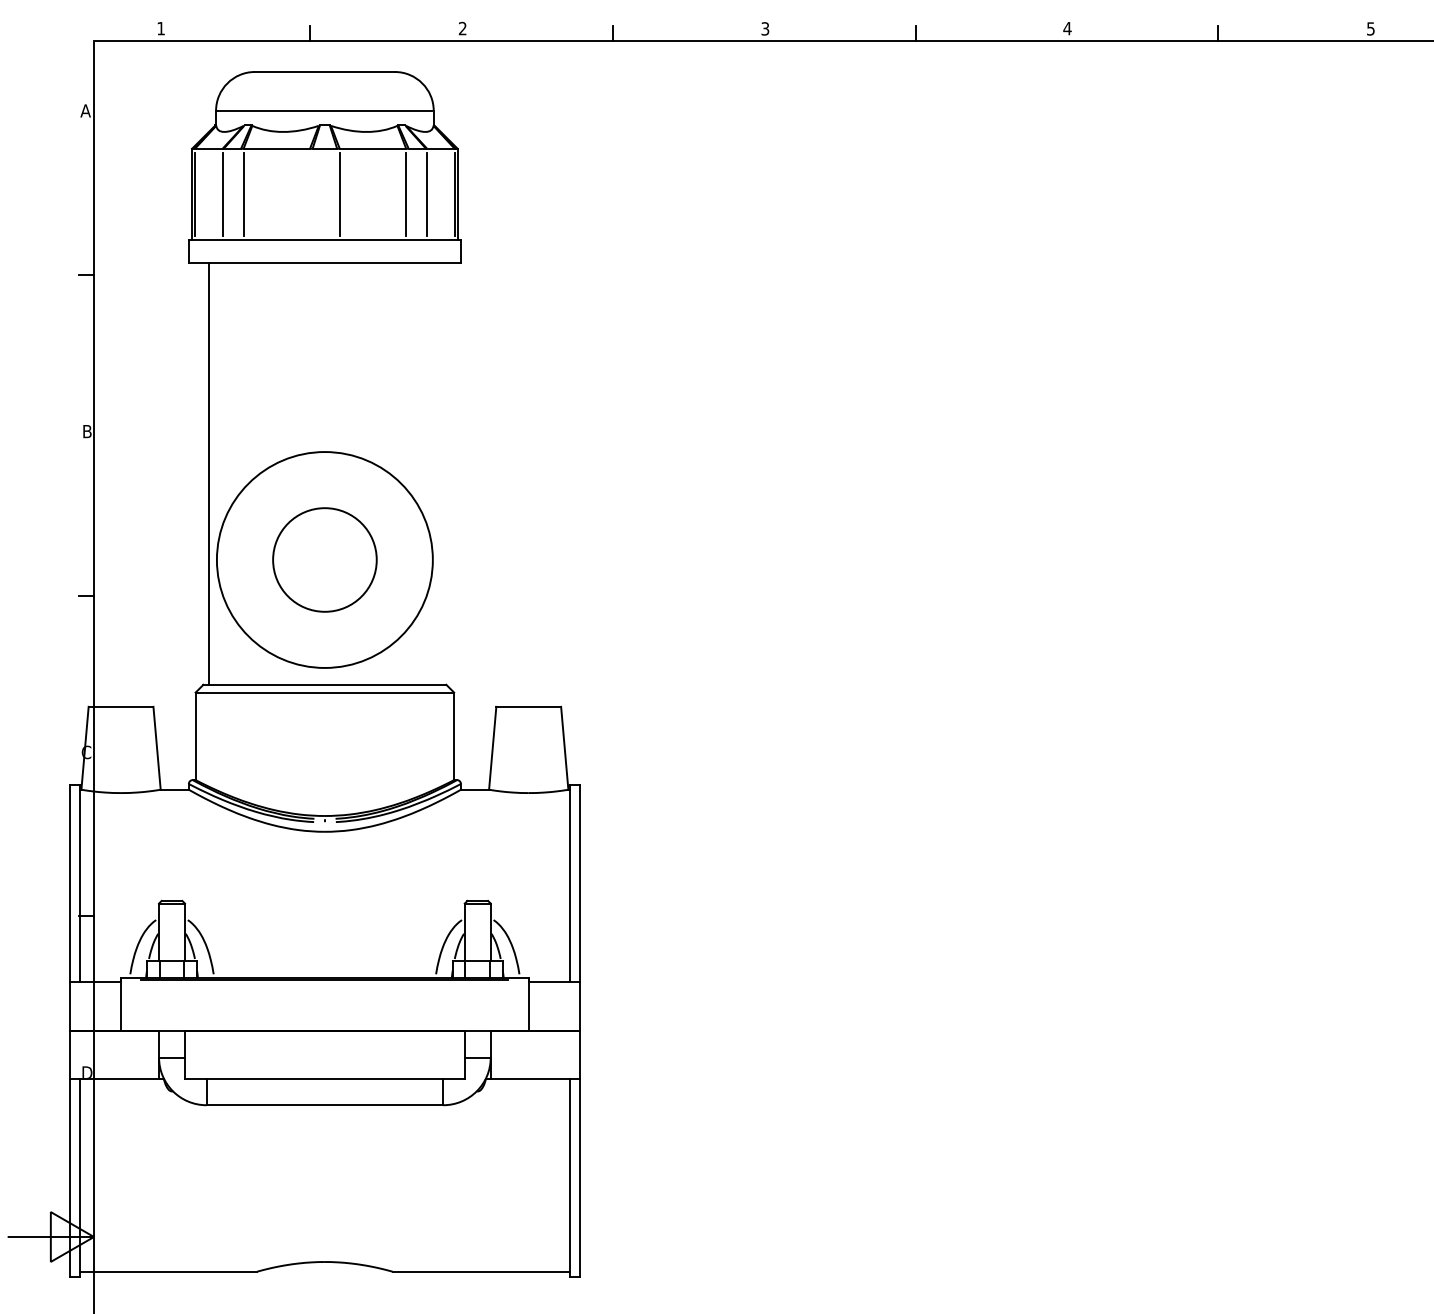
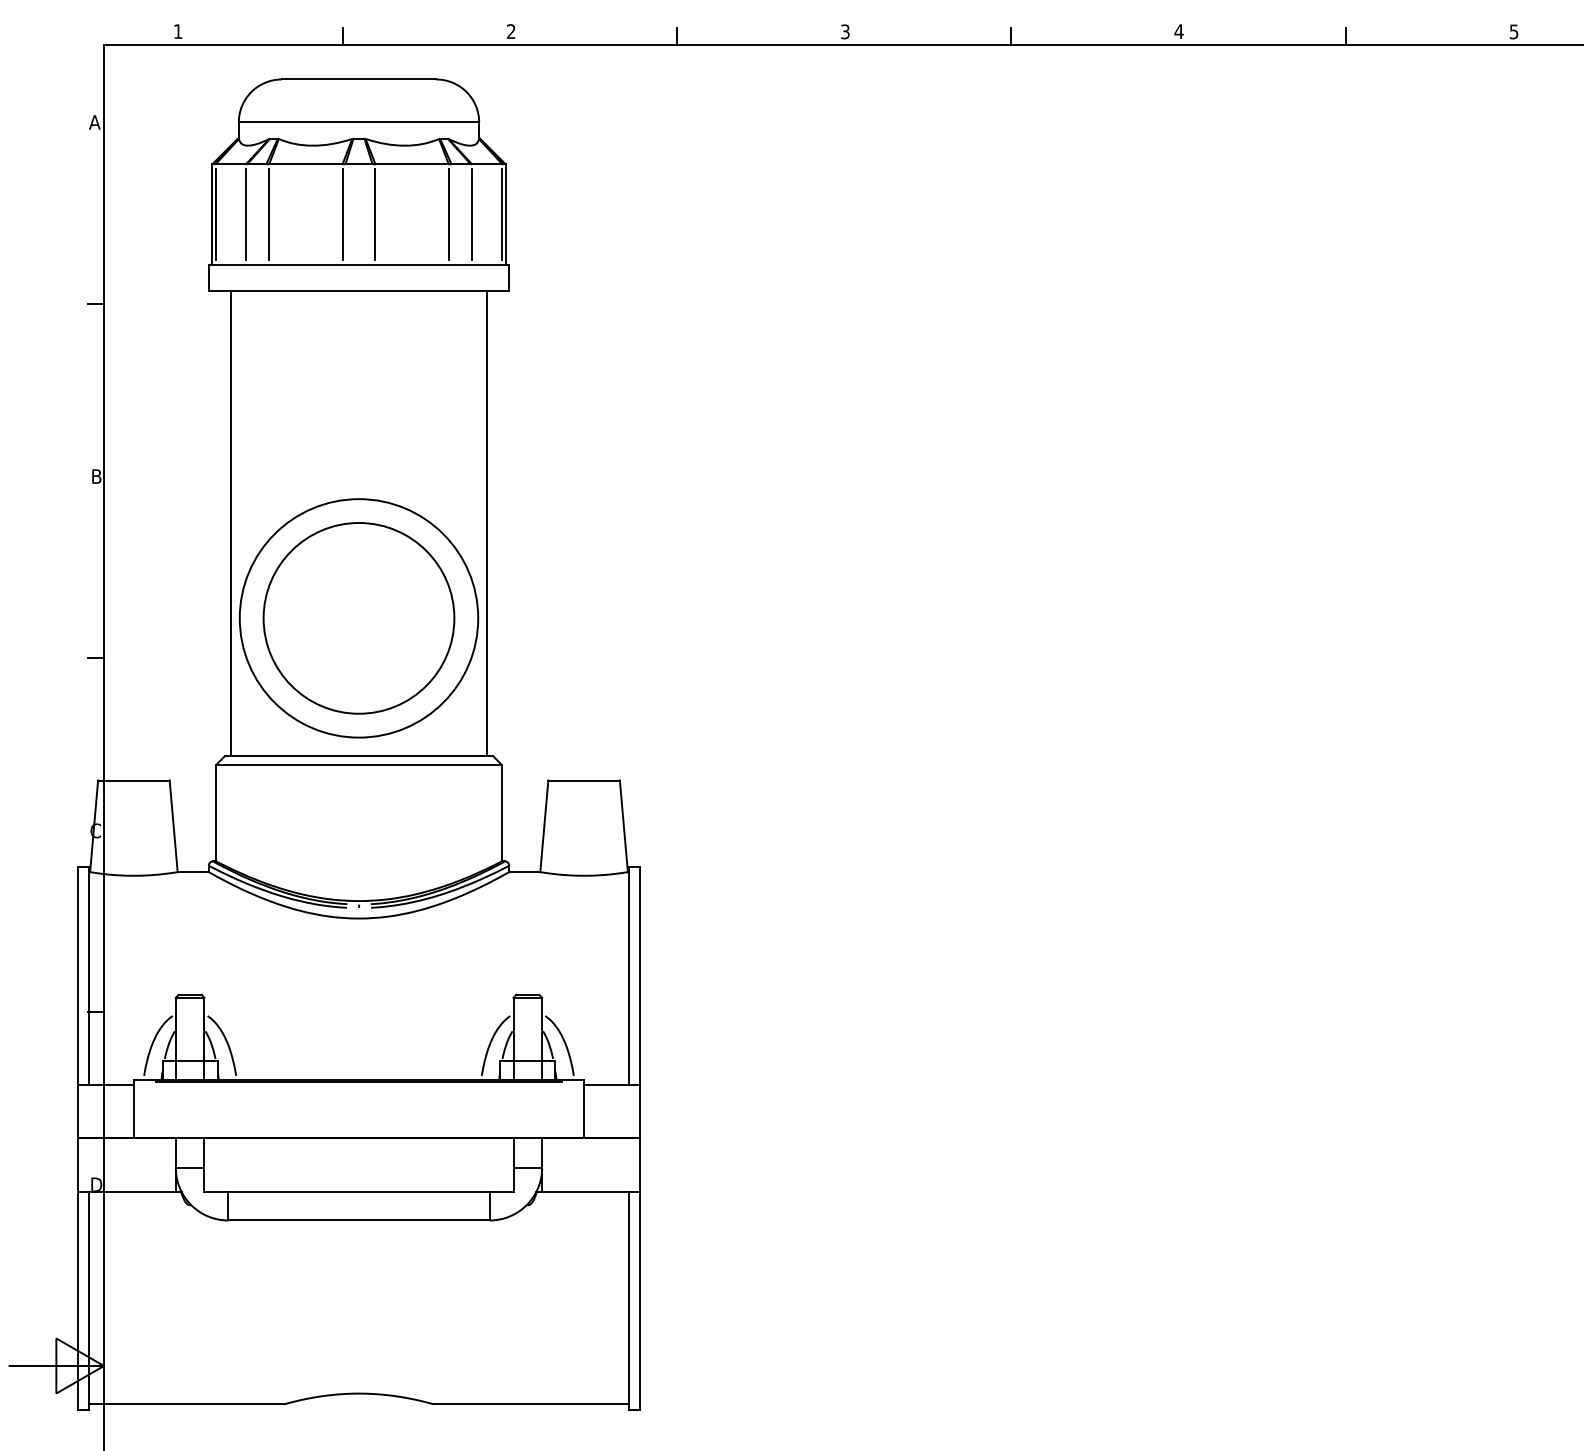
line: (310, 194) -> (343, 214), added
line: (440, 473) -> (486, 522), added
circle: (324, 559) -> (358, 617), size x1.67

